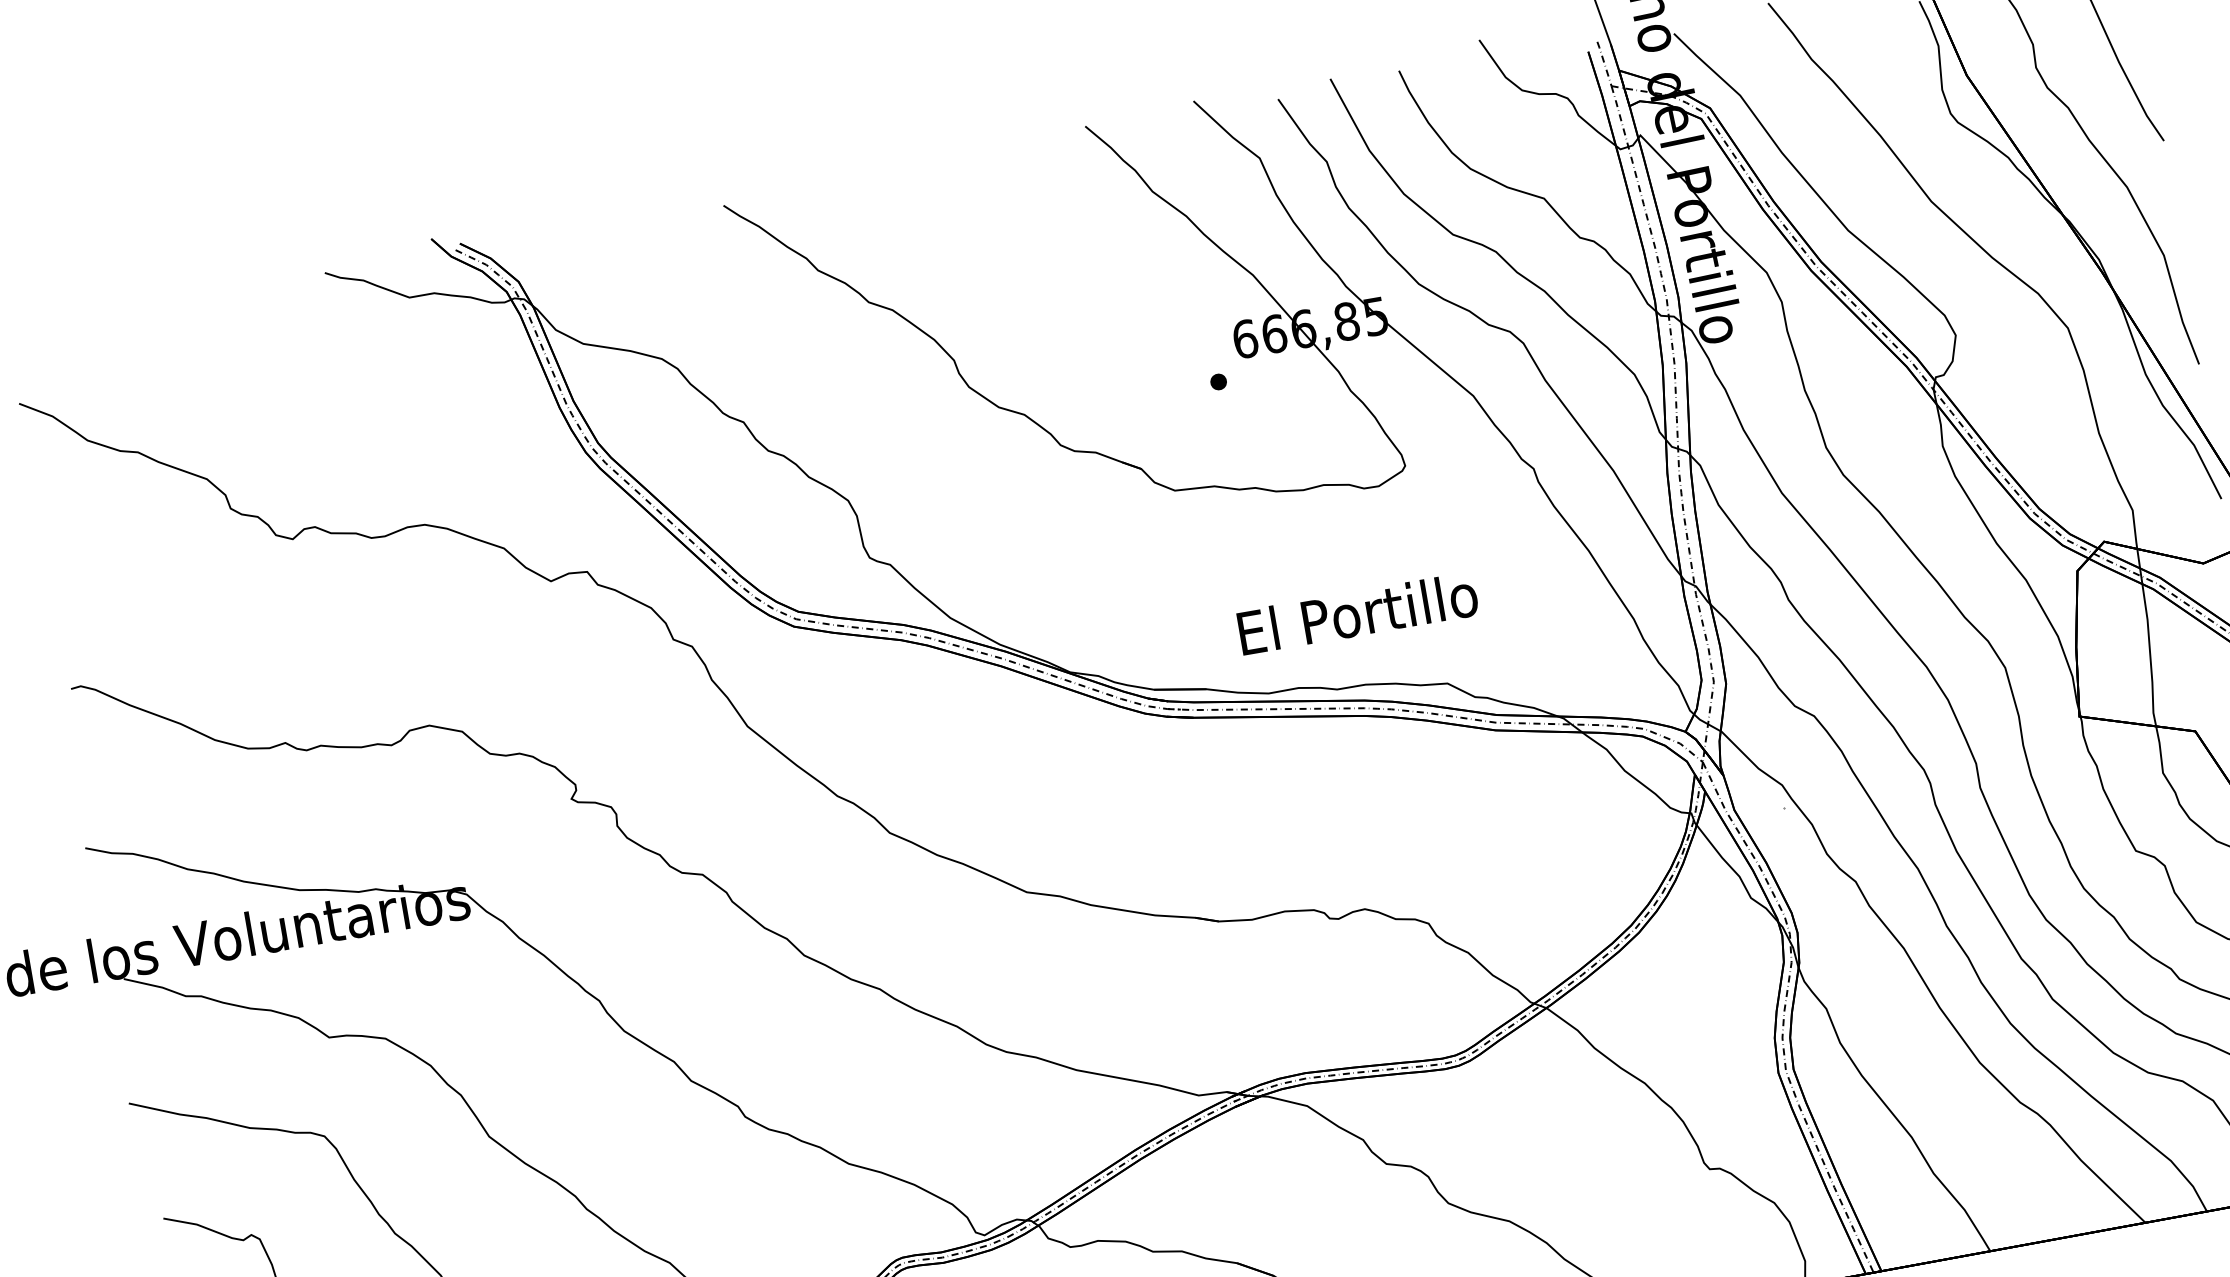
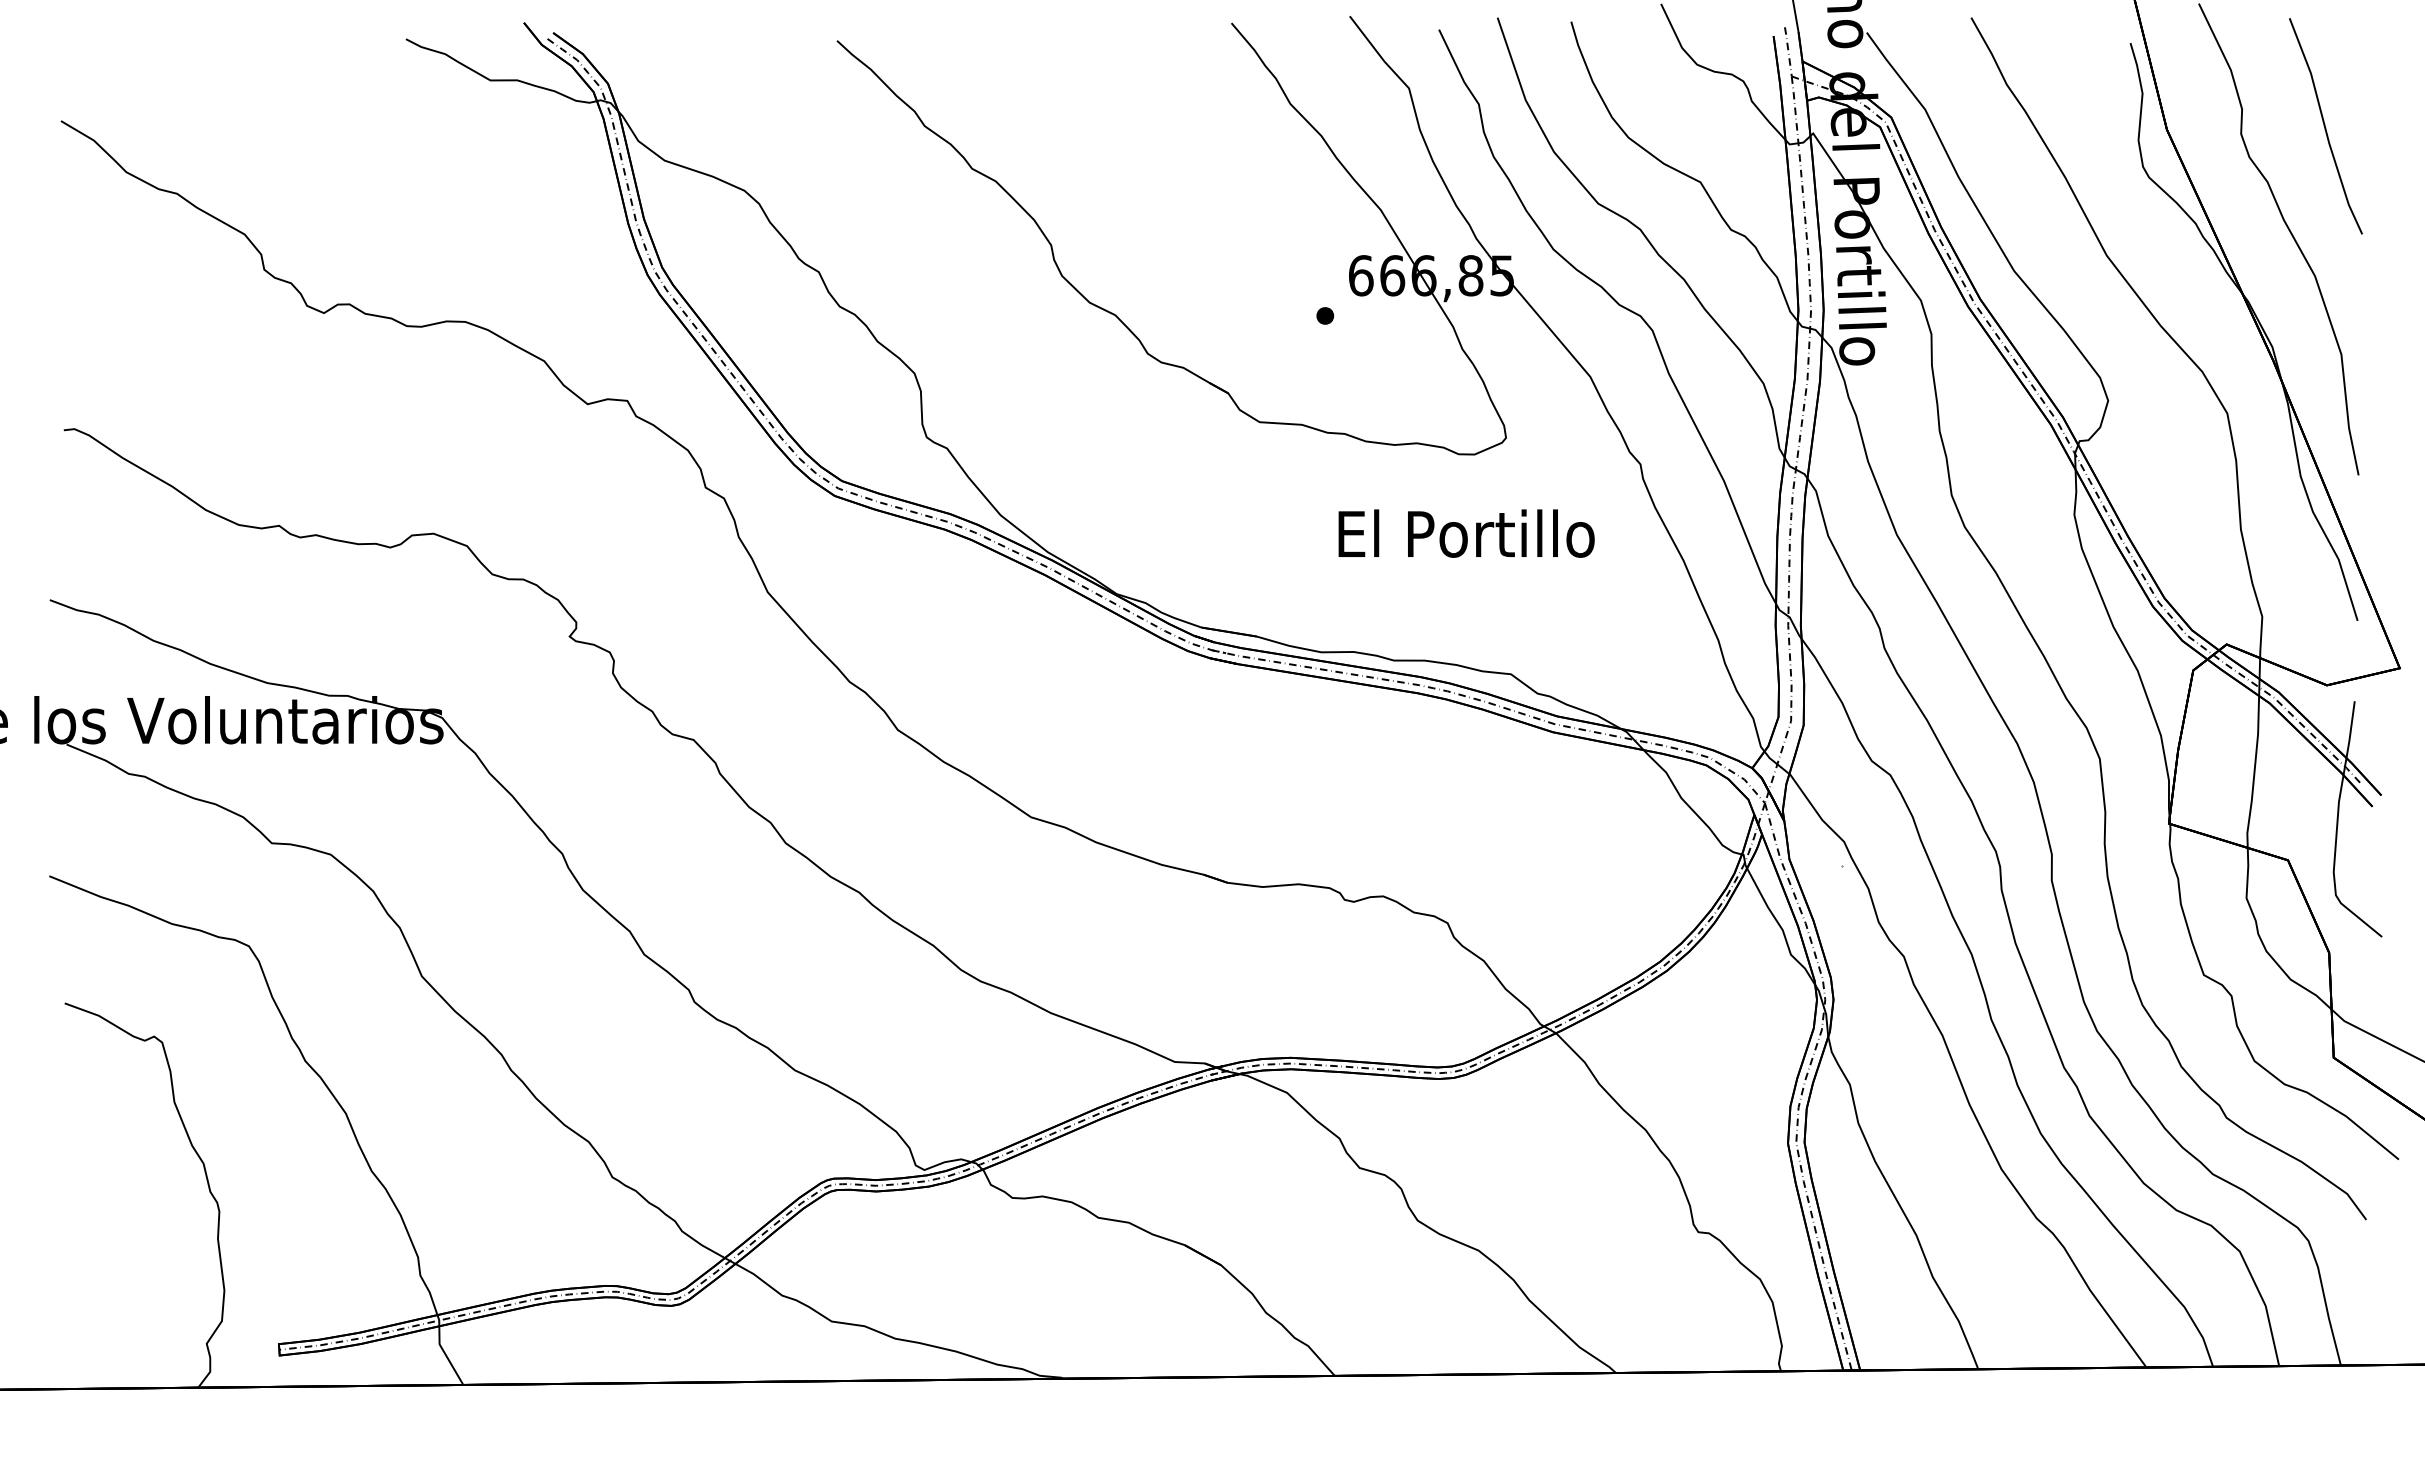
text: (1357, 613) -> (1466, 533), moved

